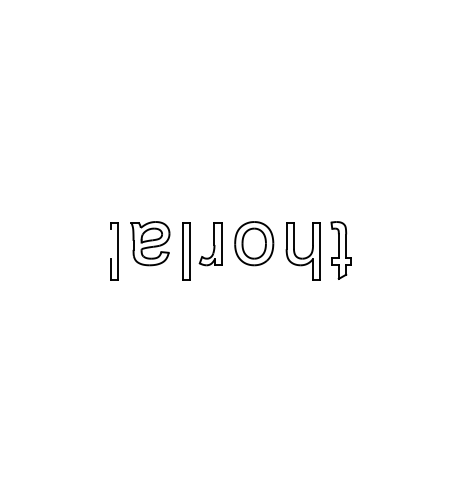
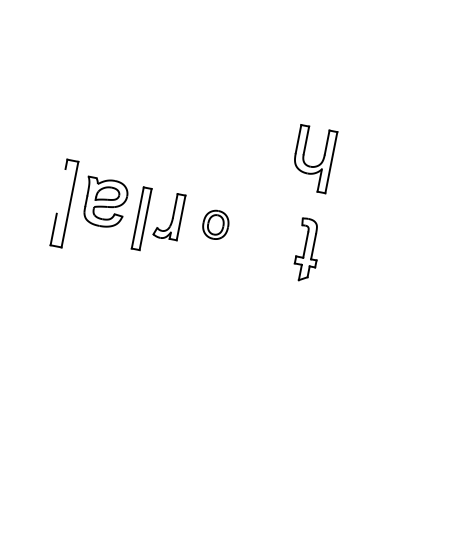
part: (254, 243) -> (216, 224), size x0.6
part: (114, 251) -> (64, 203), size x1.4
part: (302, 251) -> (312, 159), moved

